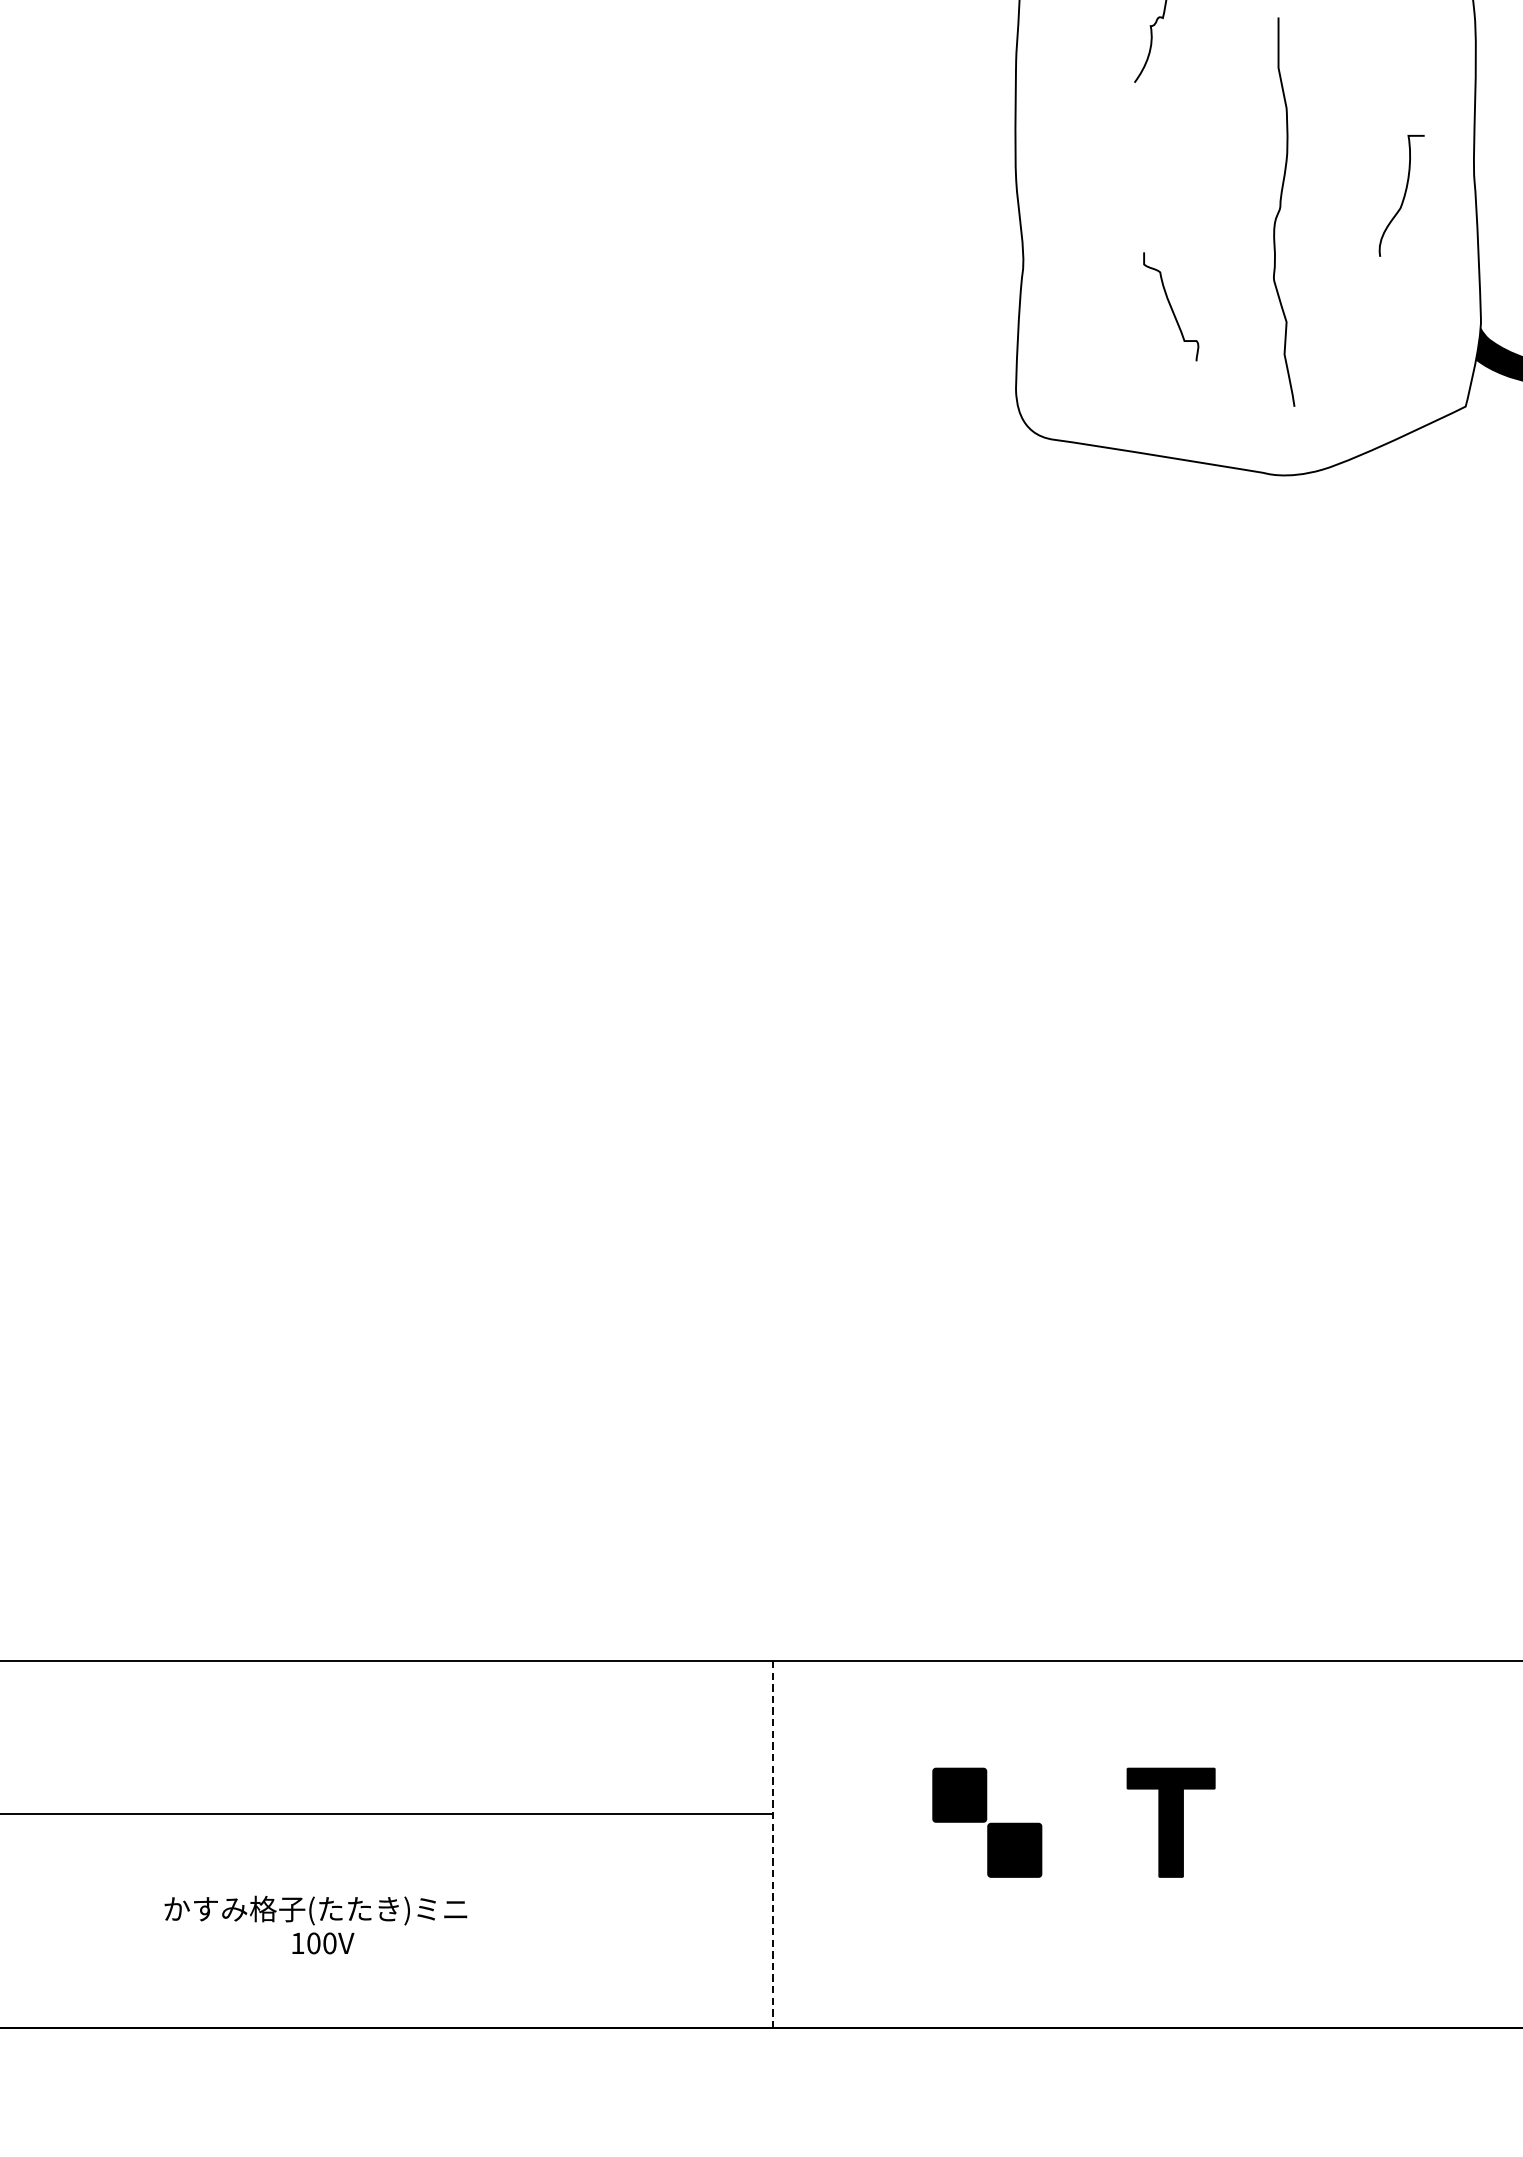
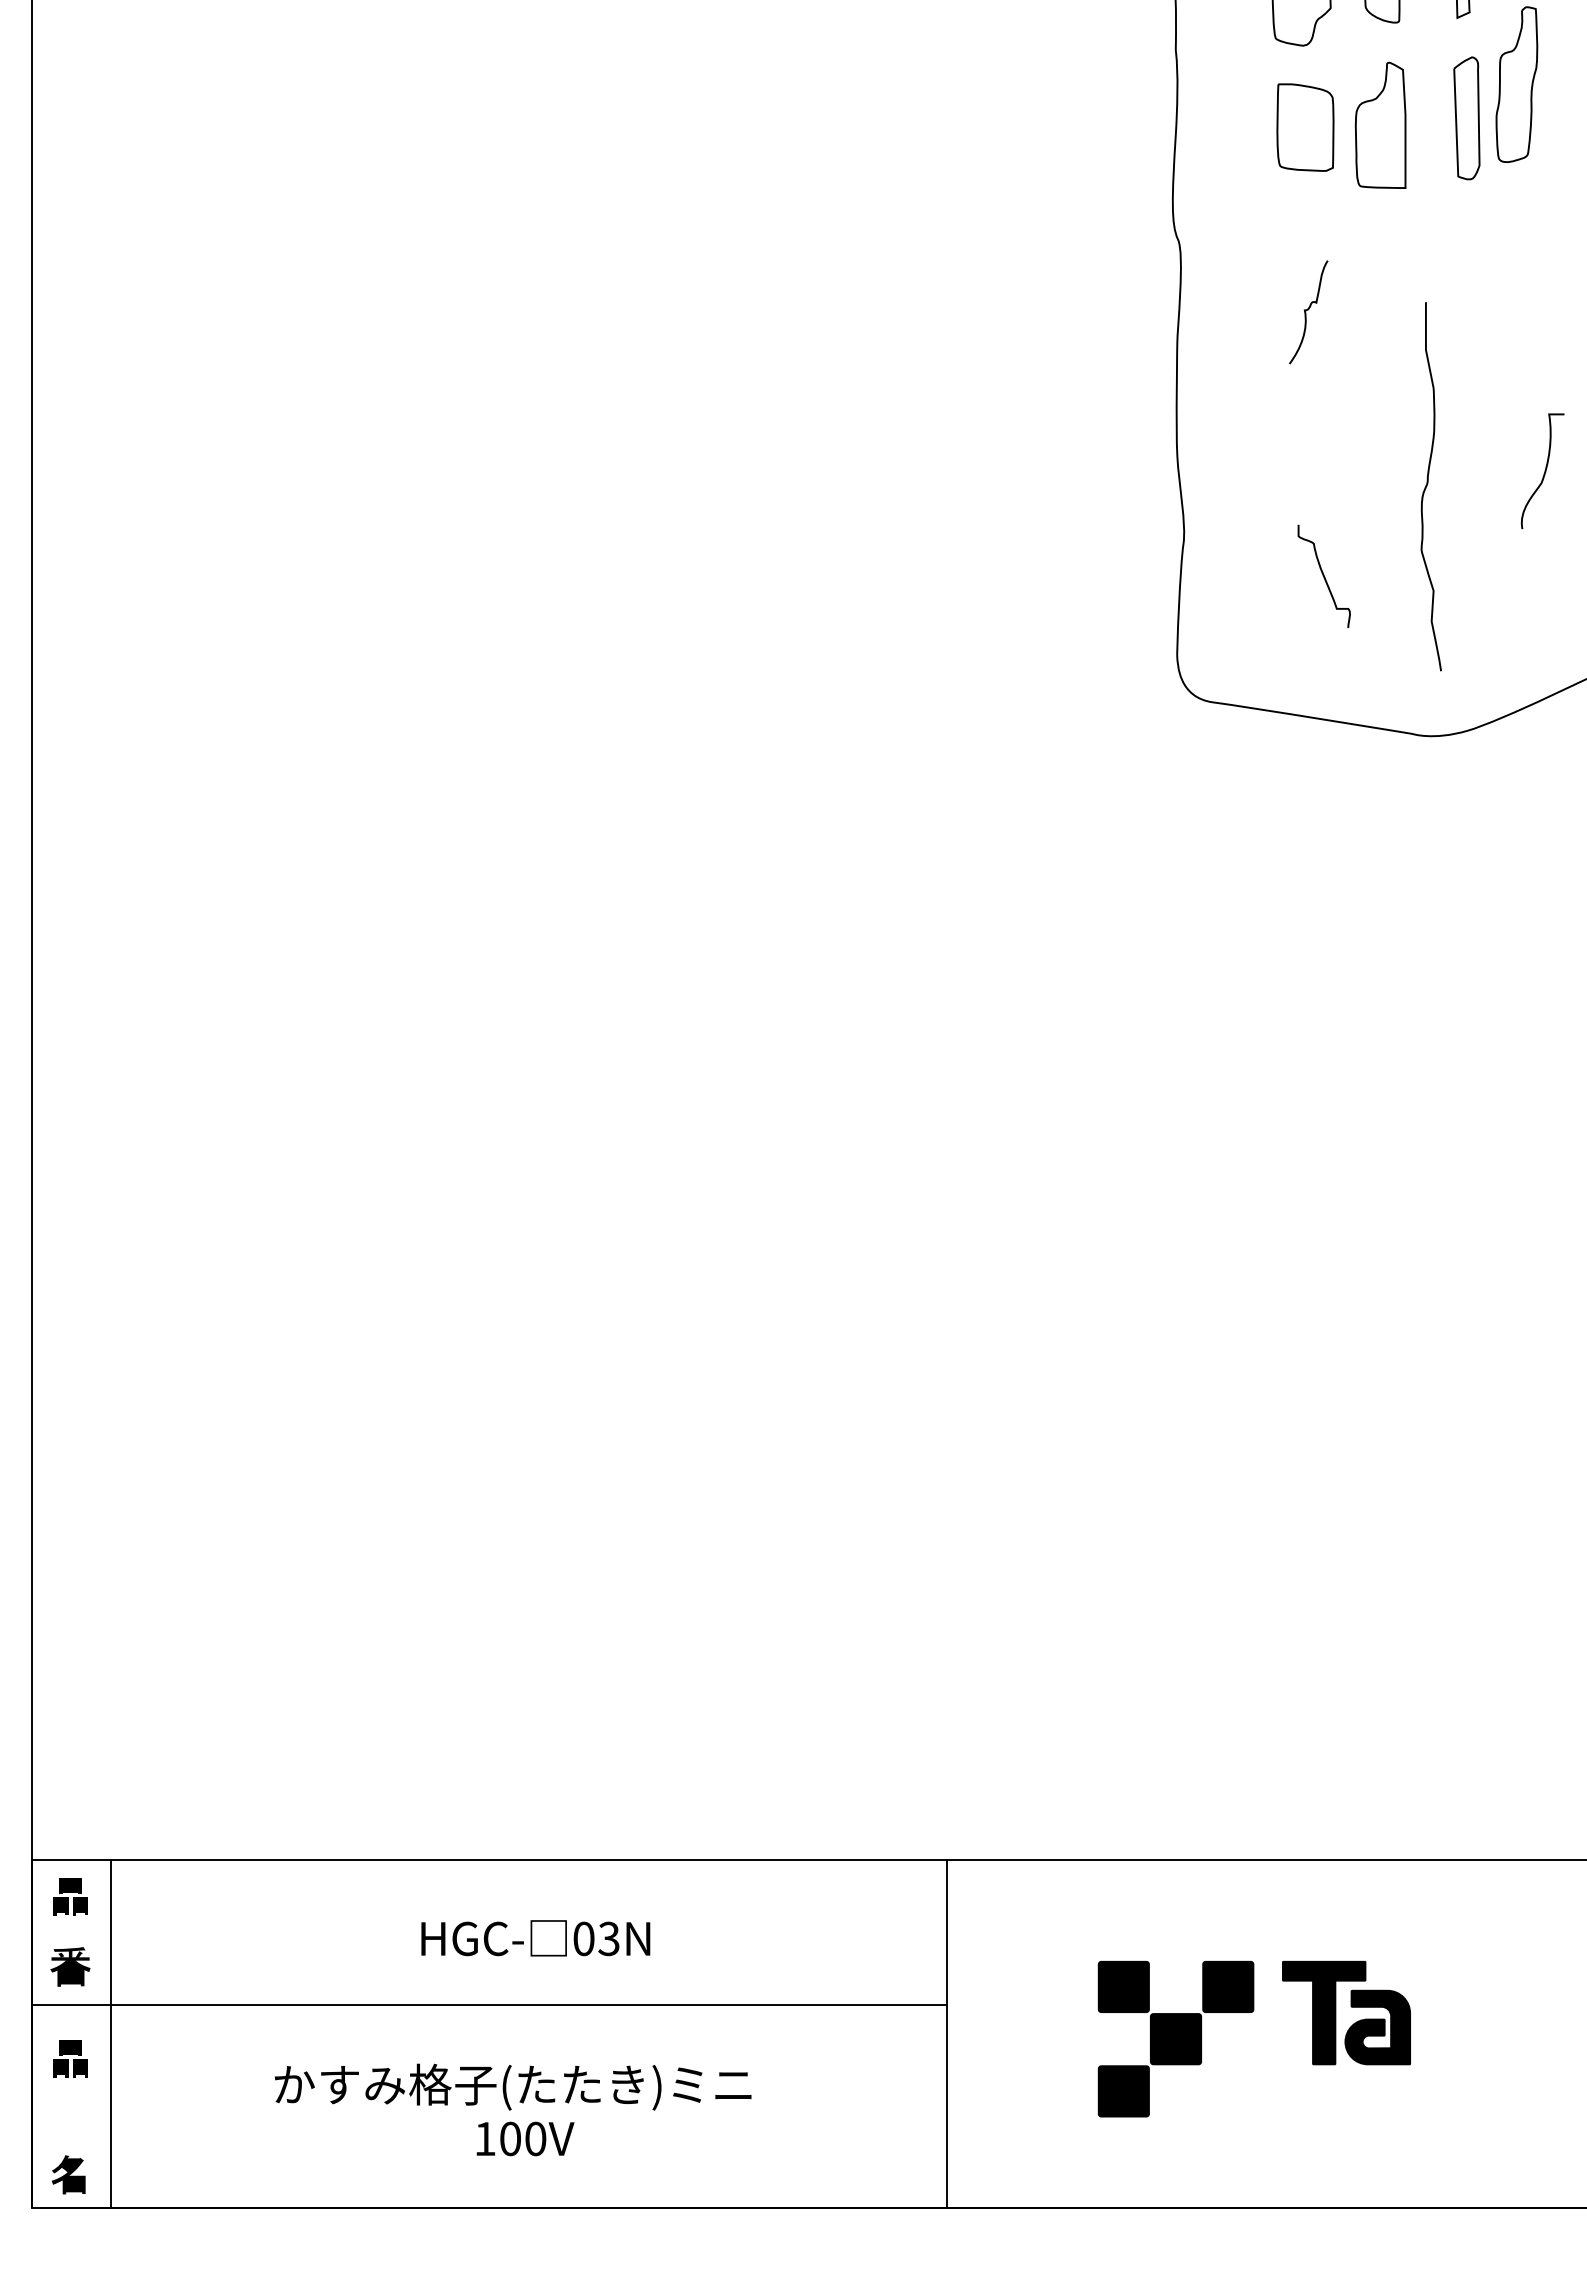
part: (338, 1744) -> (535, 1938), added
fill: (1070, 1794) -> (1228, 1986), added
fill: (1227, 1838) -> (1377, 2027), added
line: (772, 1844) -> (946, 2033), dashed -> solid
fill: (959, 1905) -> (1123, 2091), added
part: (315, 1924) -> (513, 2109), size x1.67

